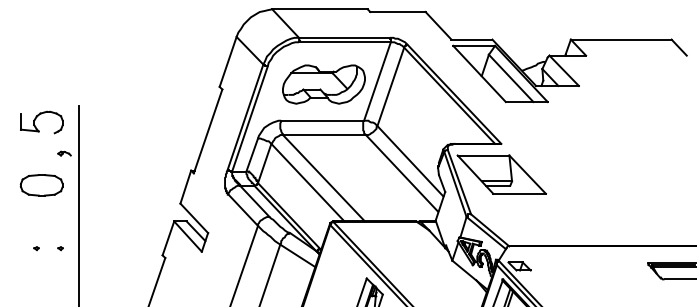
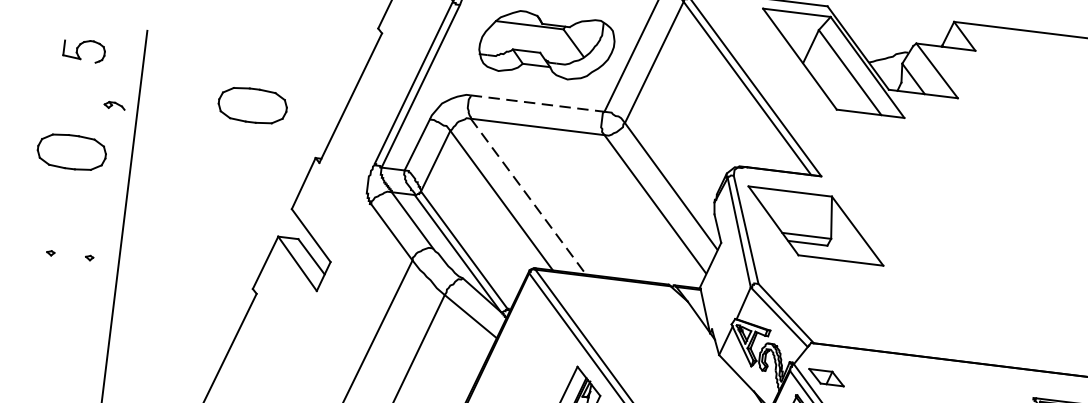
line: (323, 120) -> (539, 103), solid -> dashed
part: (41, 122) -> (83, 50), size x0.6
part: (148, 143) -> (252, 105), added
line: (323, 178) -> (527, 196), solid -> dashed

